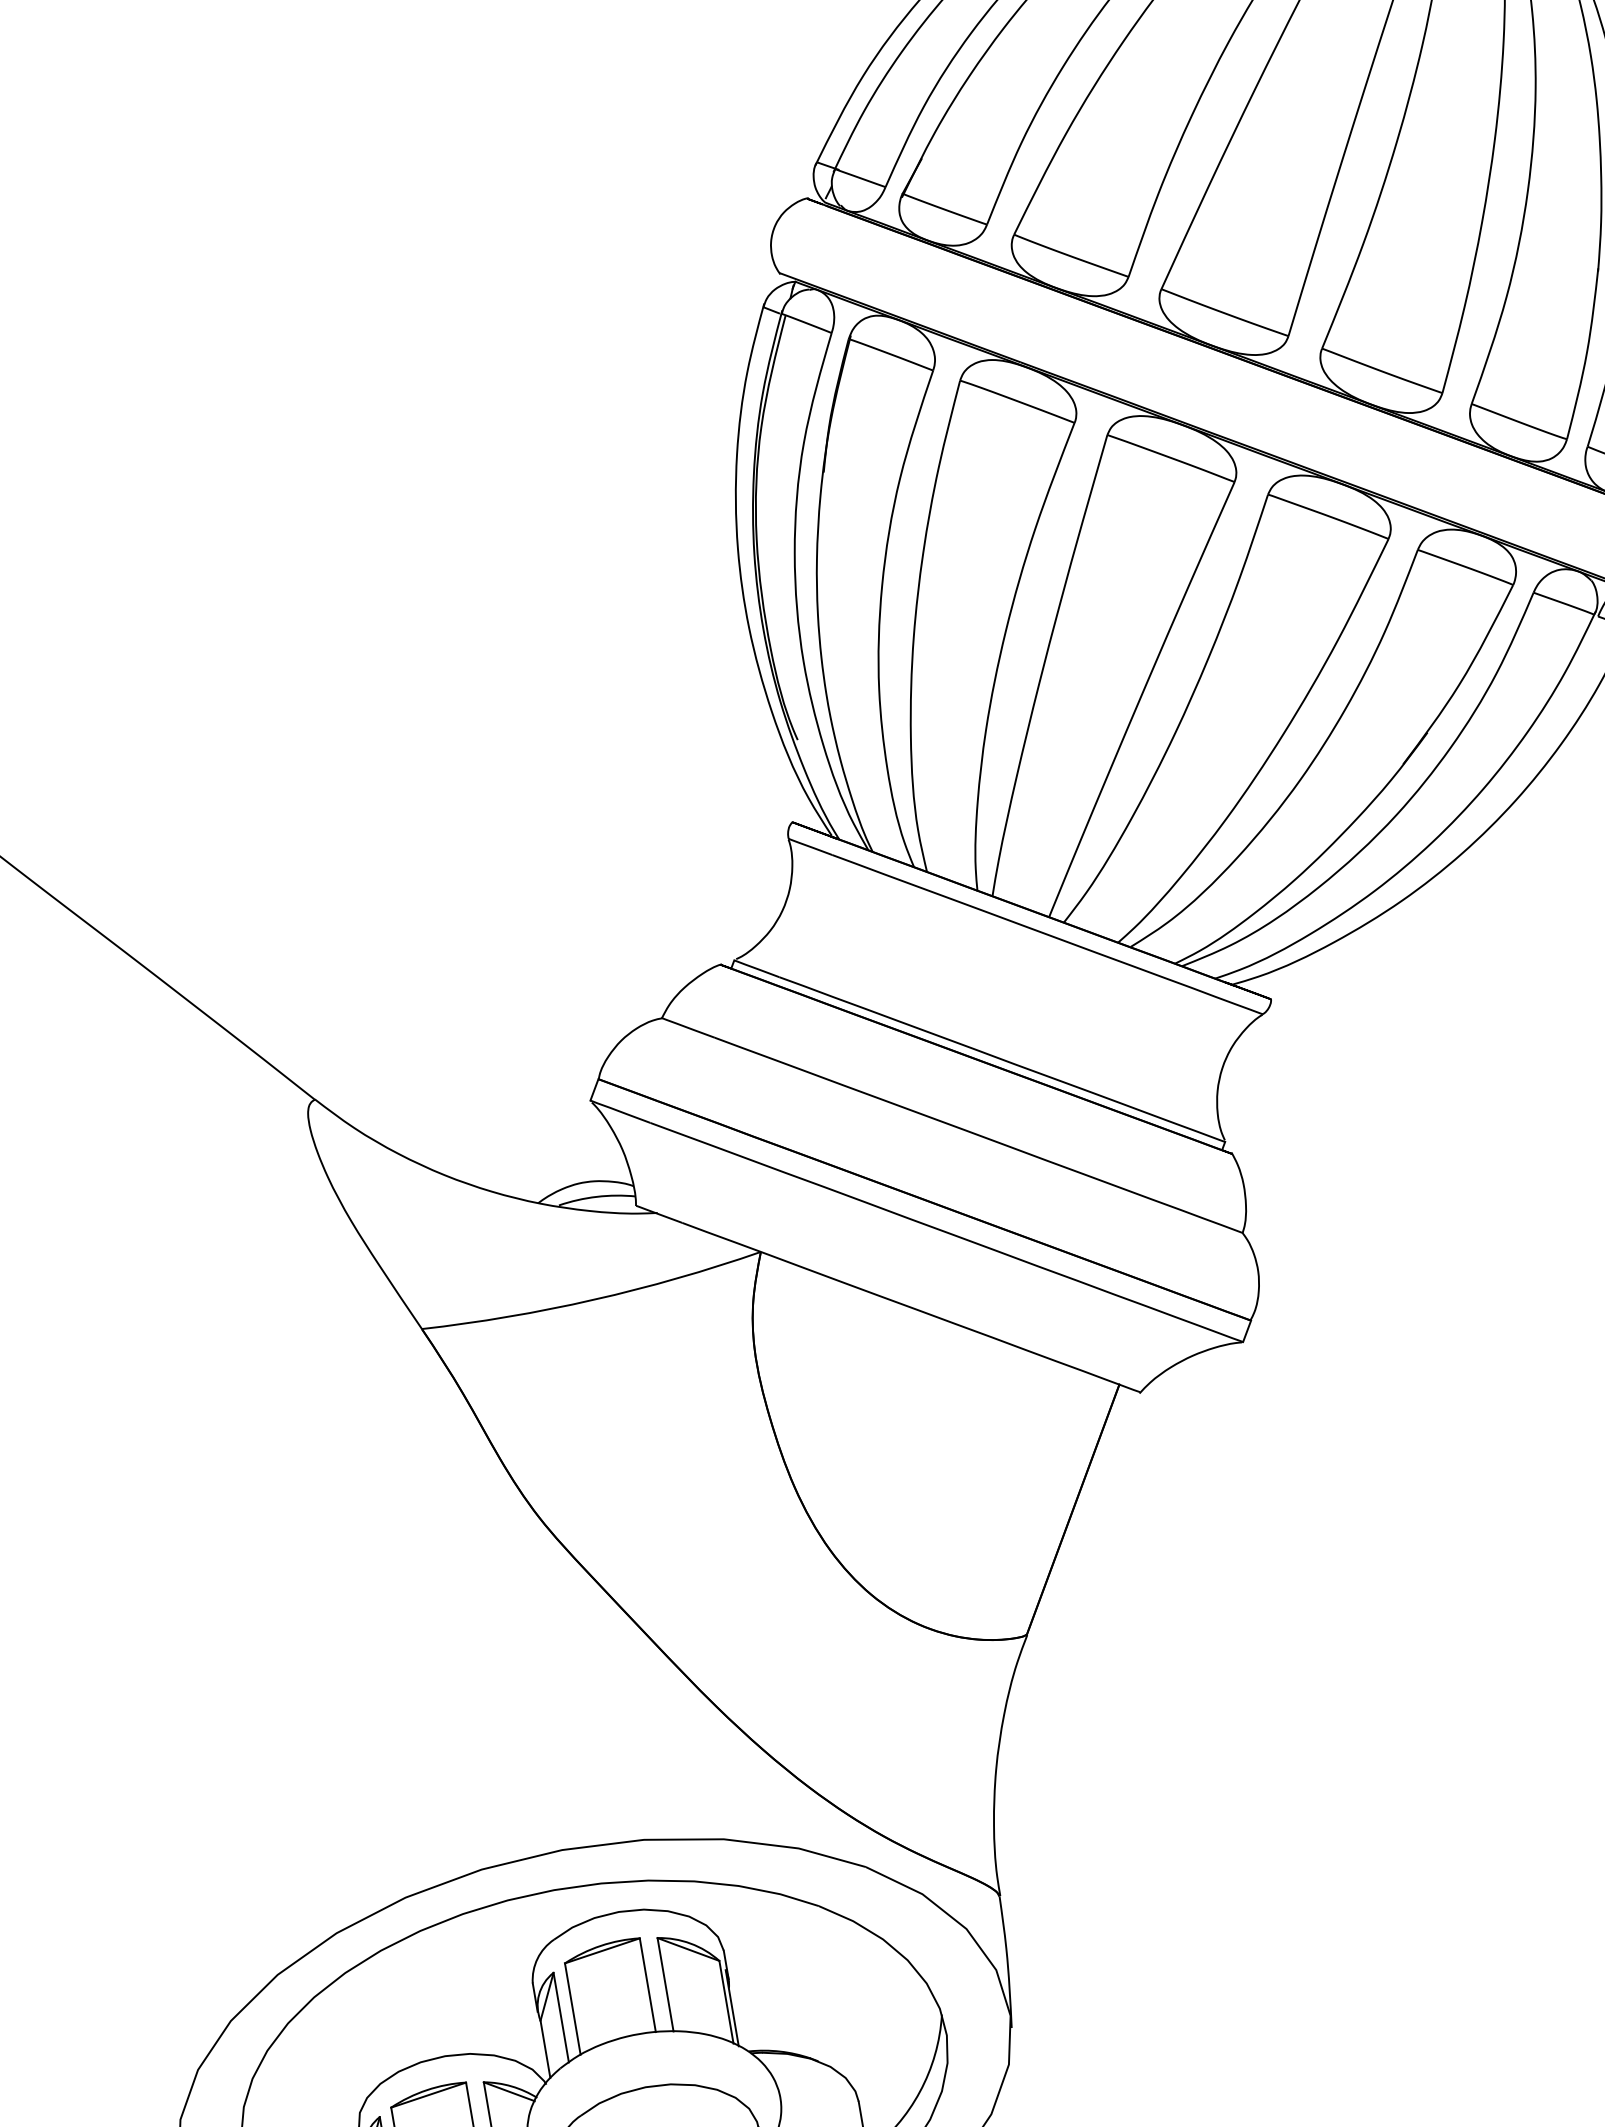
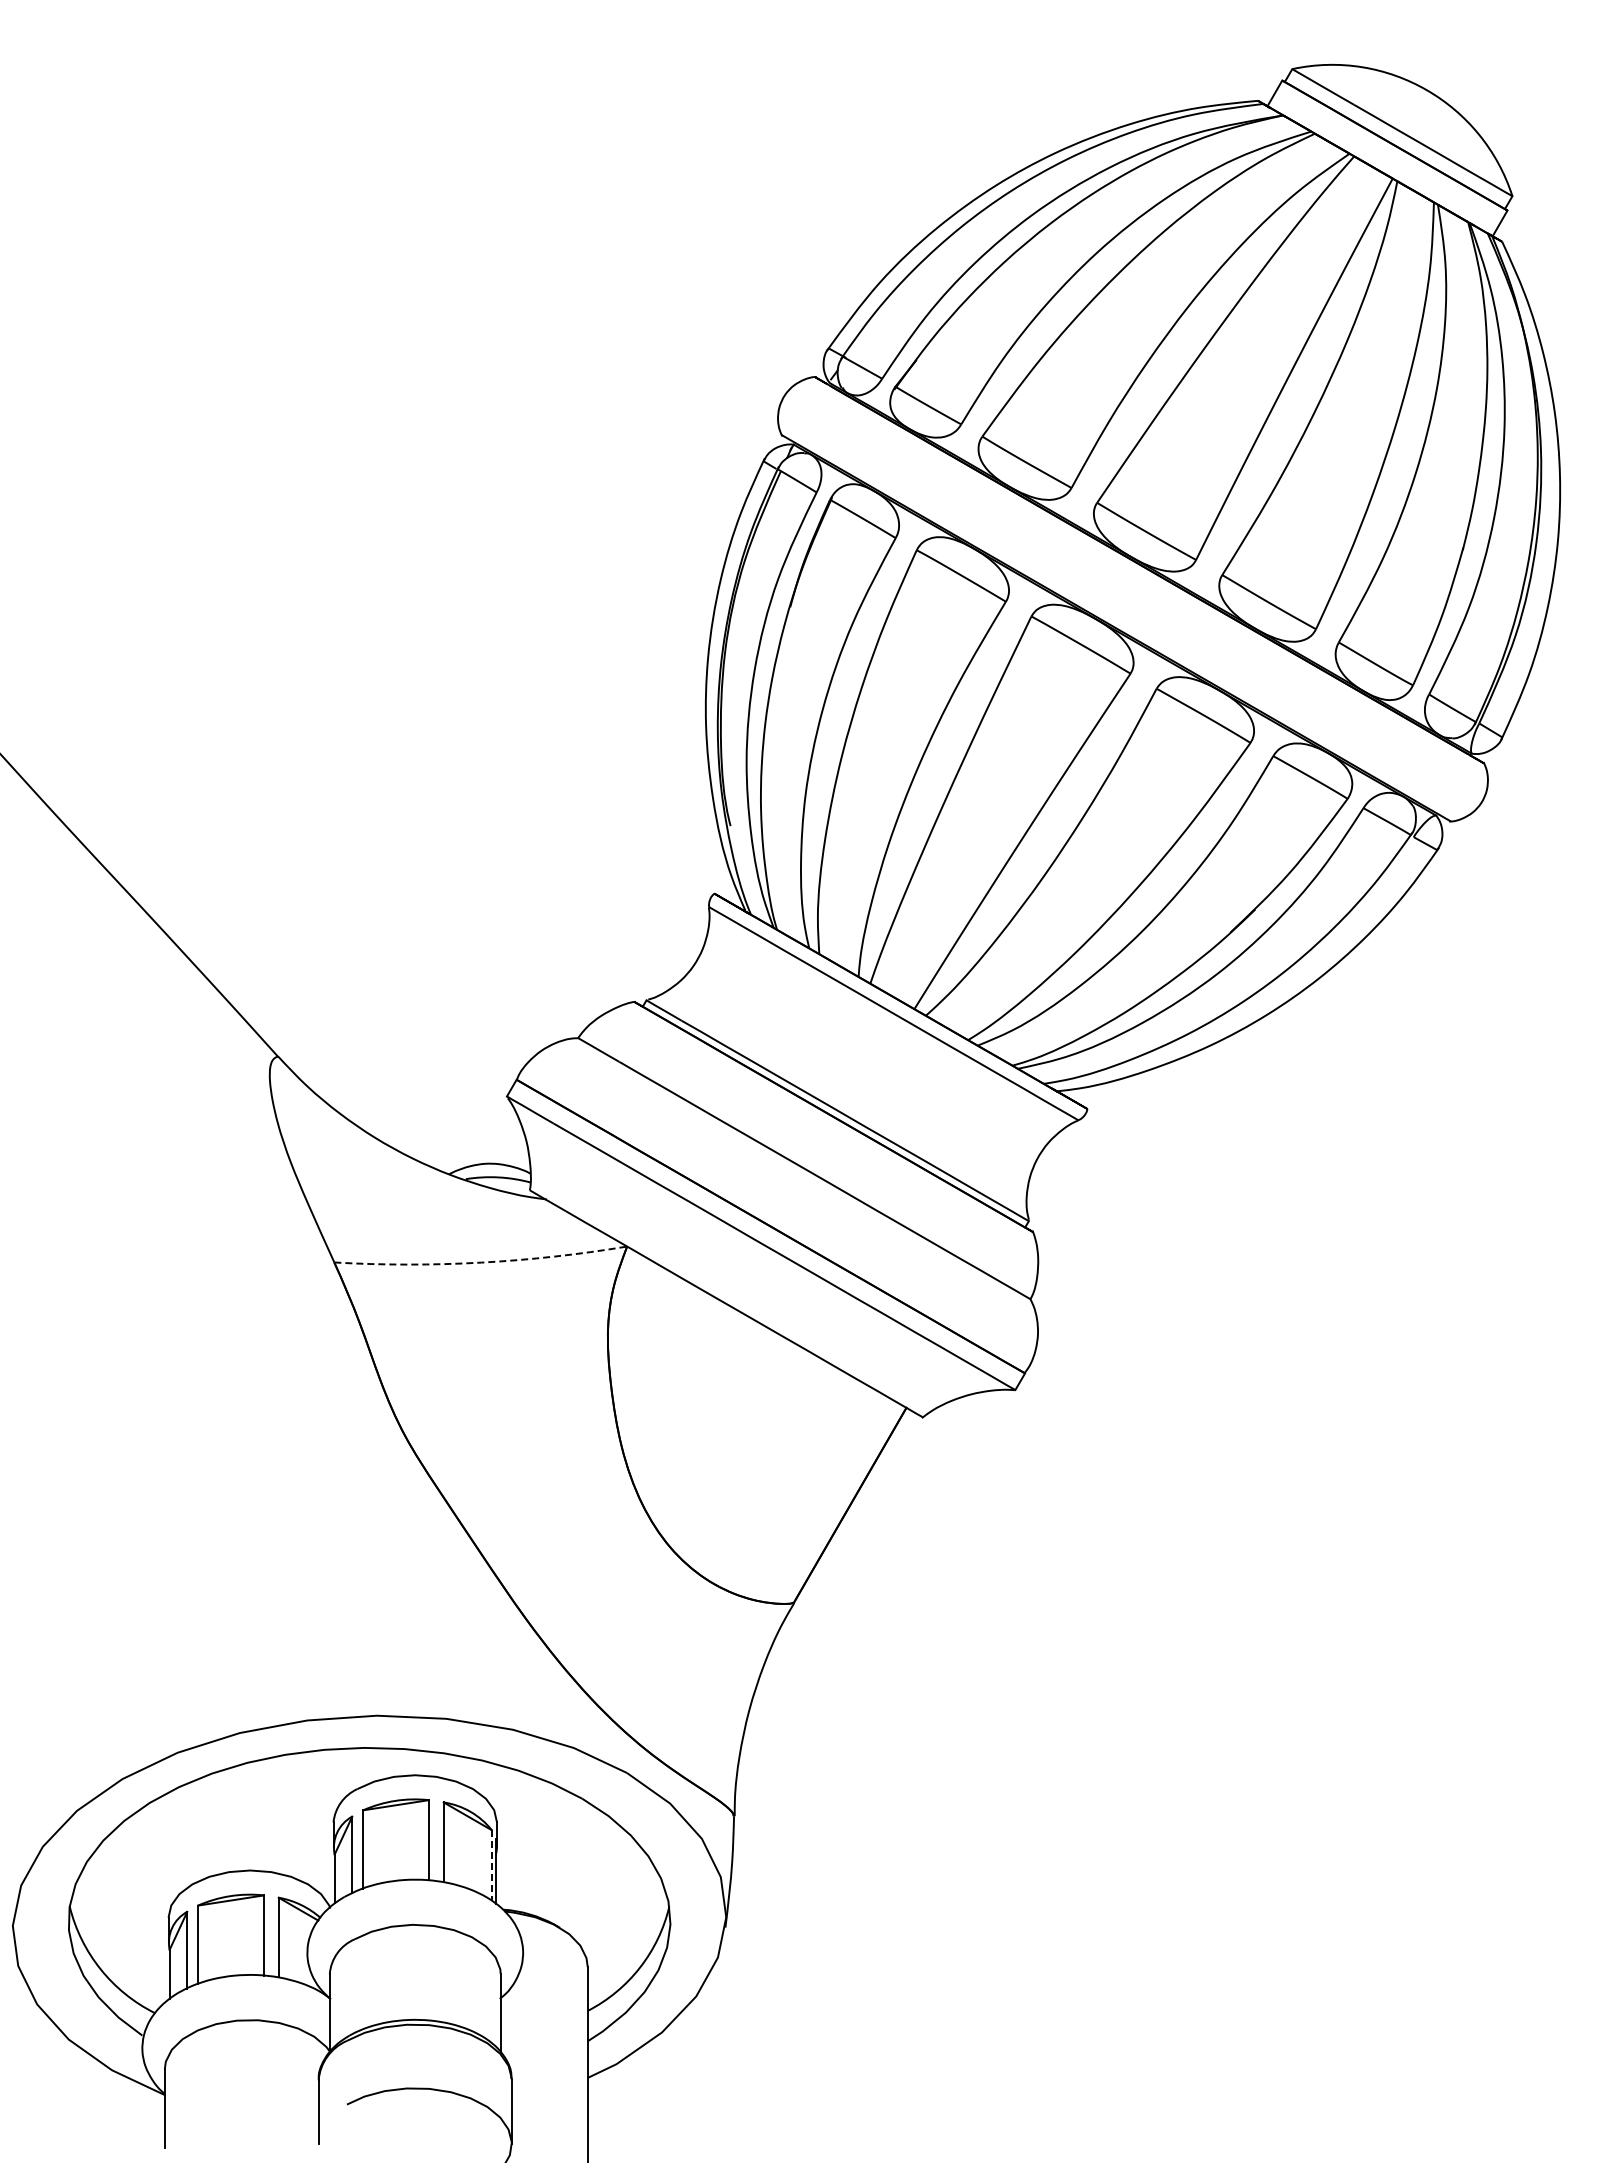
arc: (593, 1299) -> (481, 1262), solid -> dashed
line: (726, 2003) -> (491, 1866), solid -> dashed

